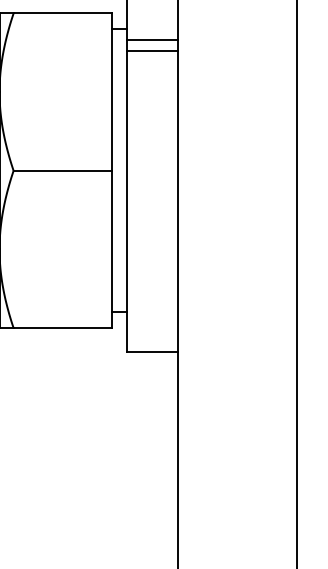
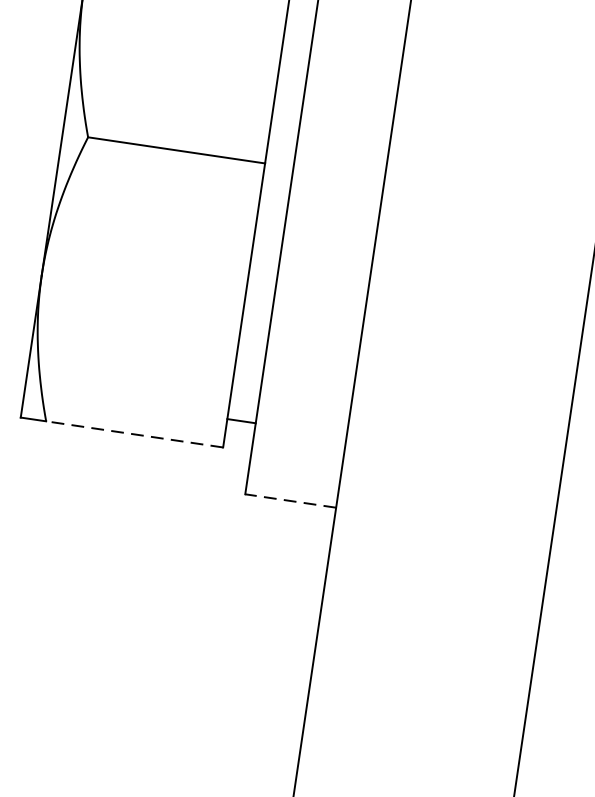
line: (62, 328) -> (134, 435), solid -> dashed
line: (152, 351) -> (290, 500), solid -> dashed

